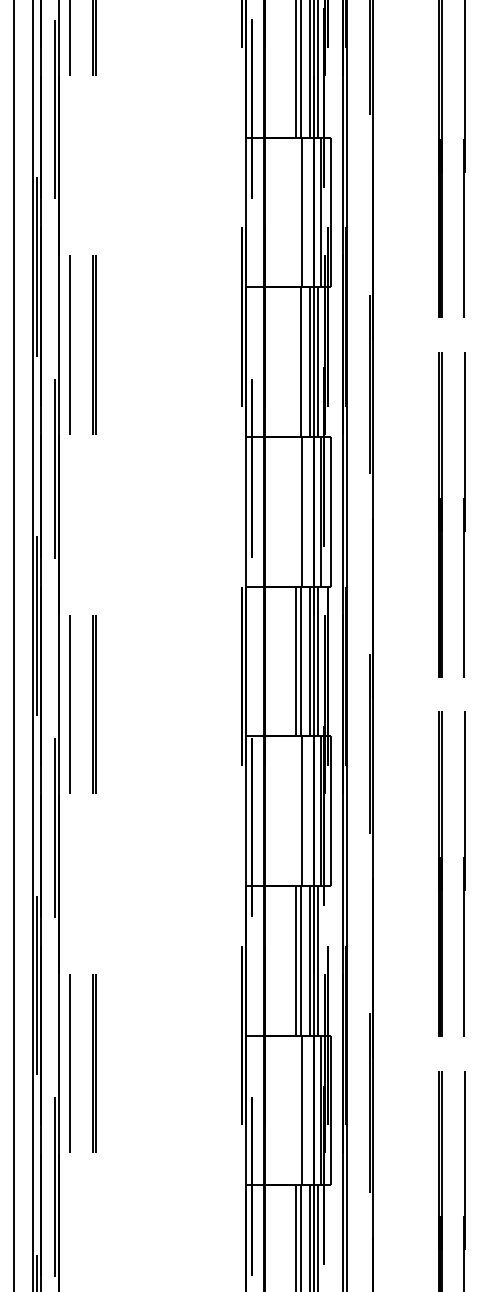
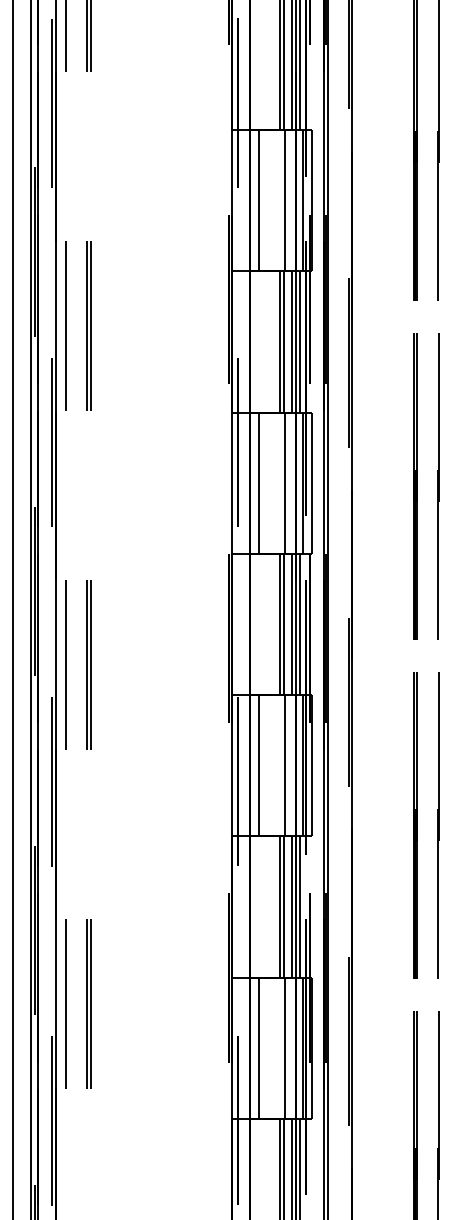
line: (274, 212) -> (259, 200), added
line: (296, 361) -> (279, 341), added
line: (274, 511) -> (259, 483), added
line: (274, 810) -> (259, 765), added
line: (274, 1110) -> (259, 1048), added

